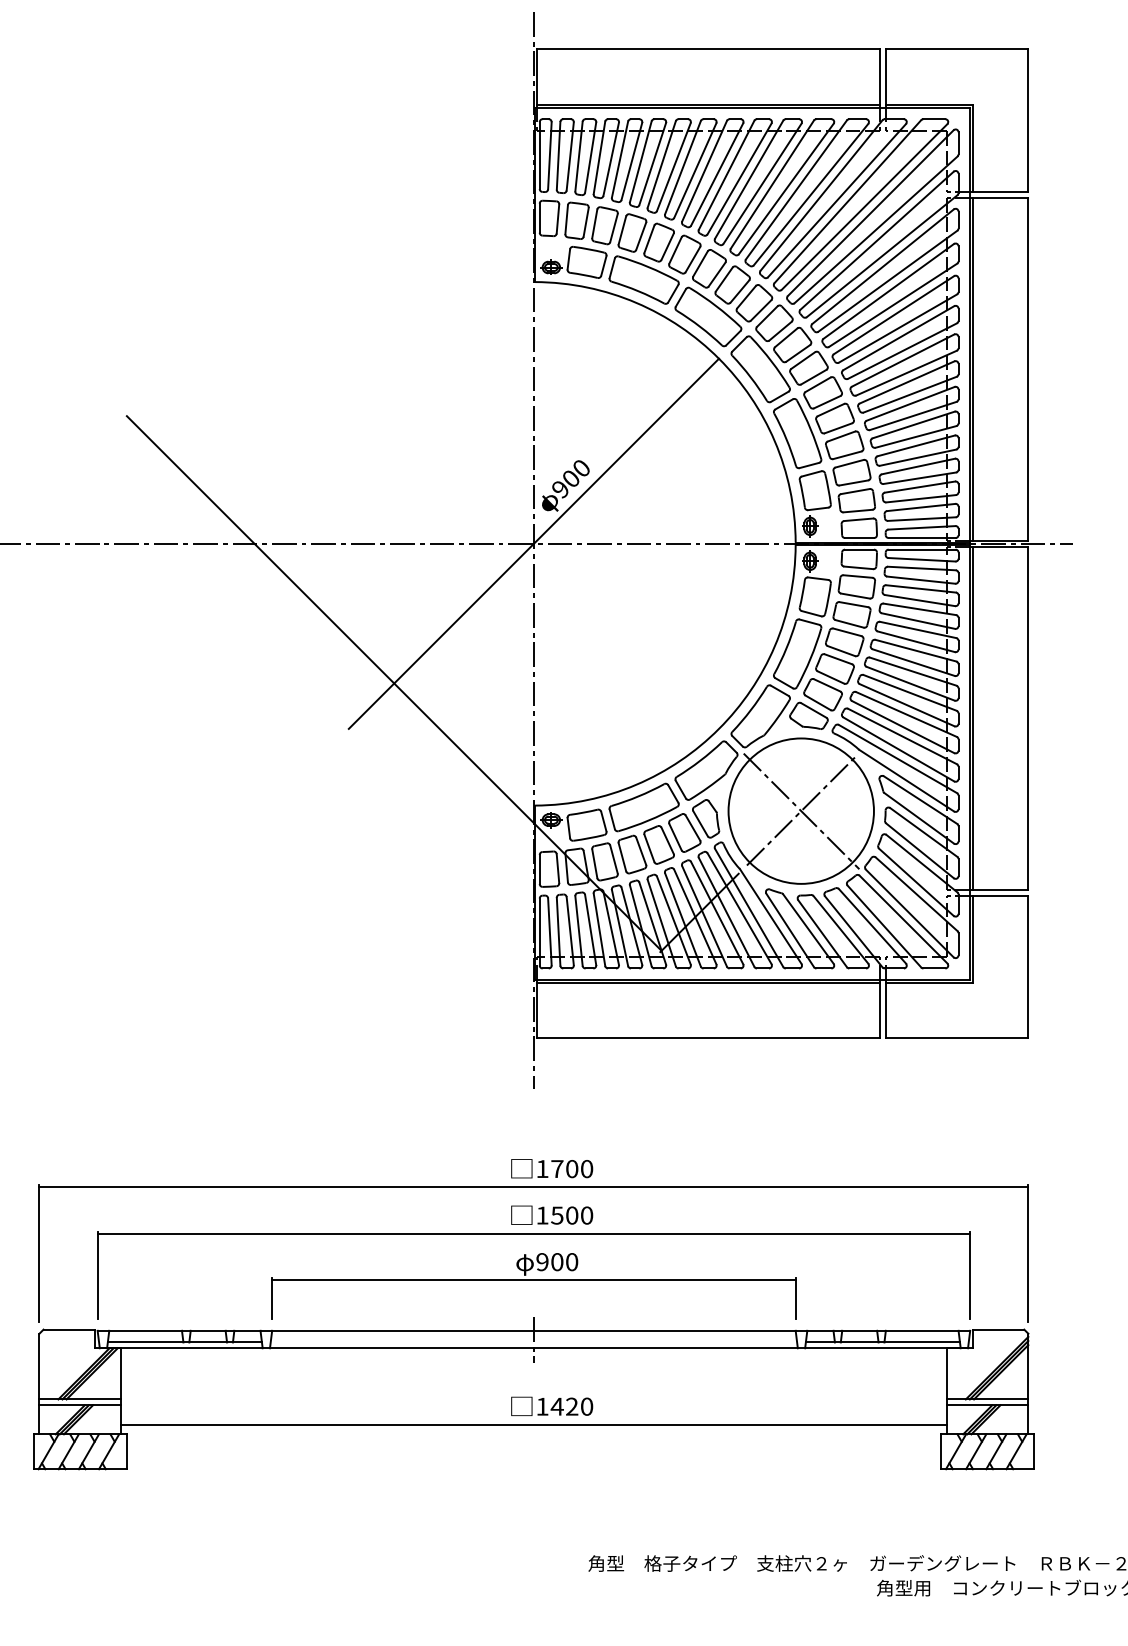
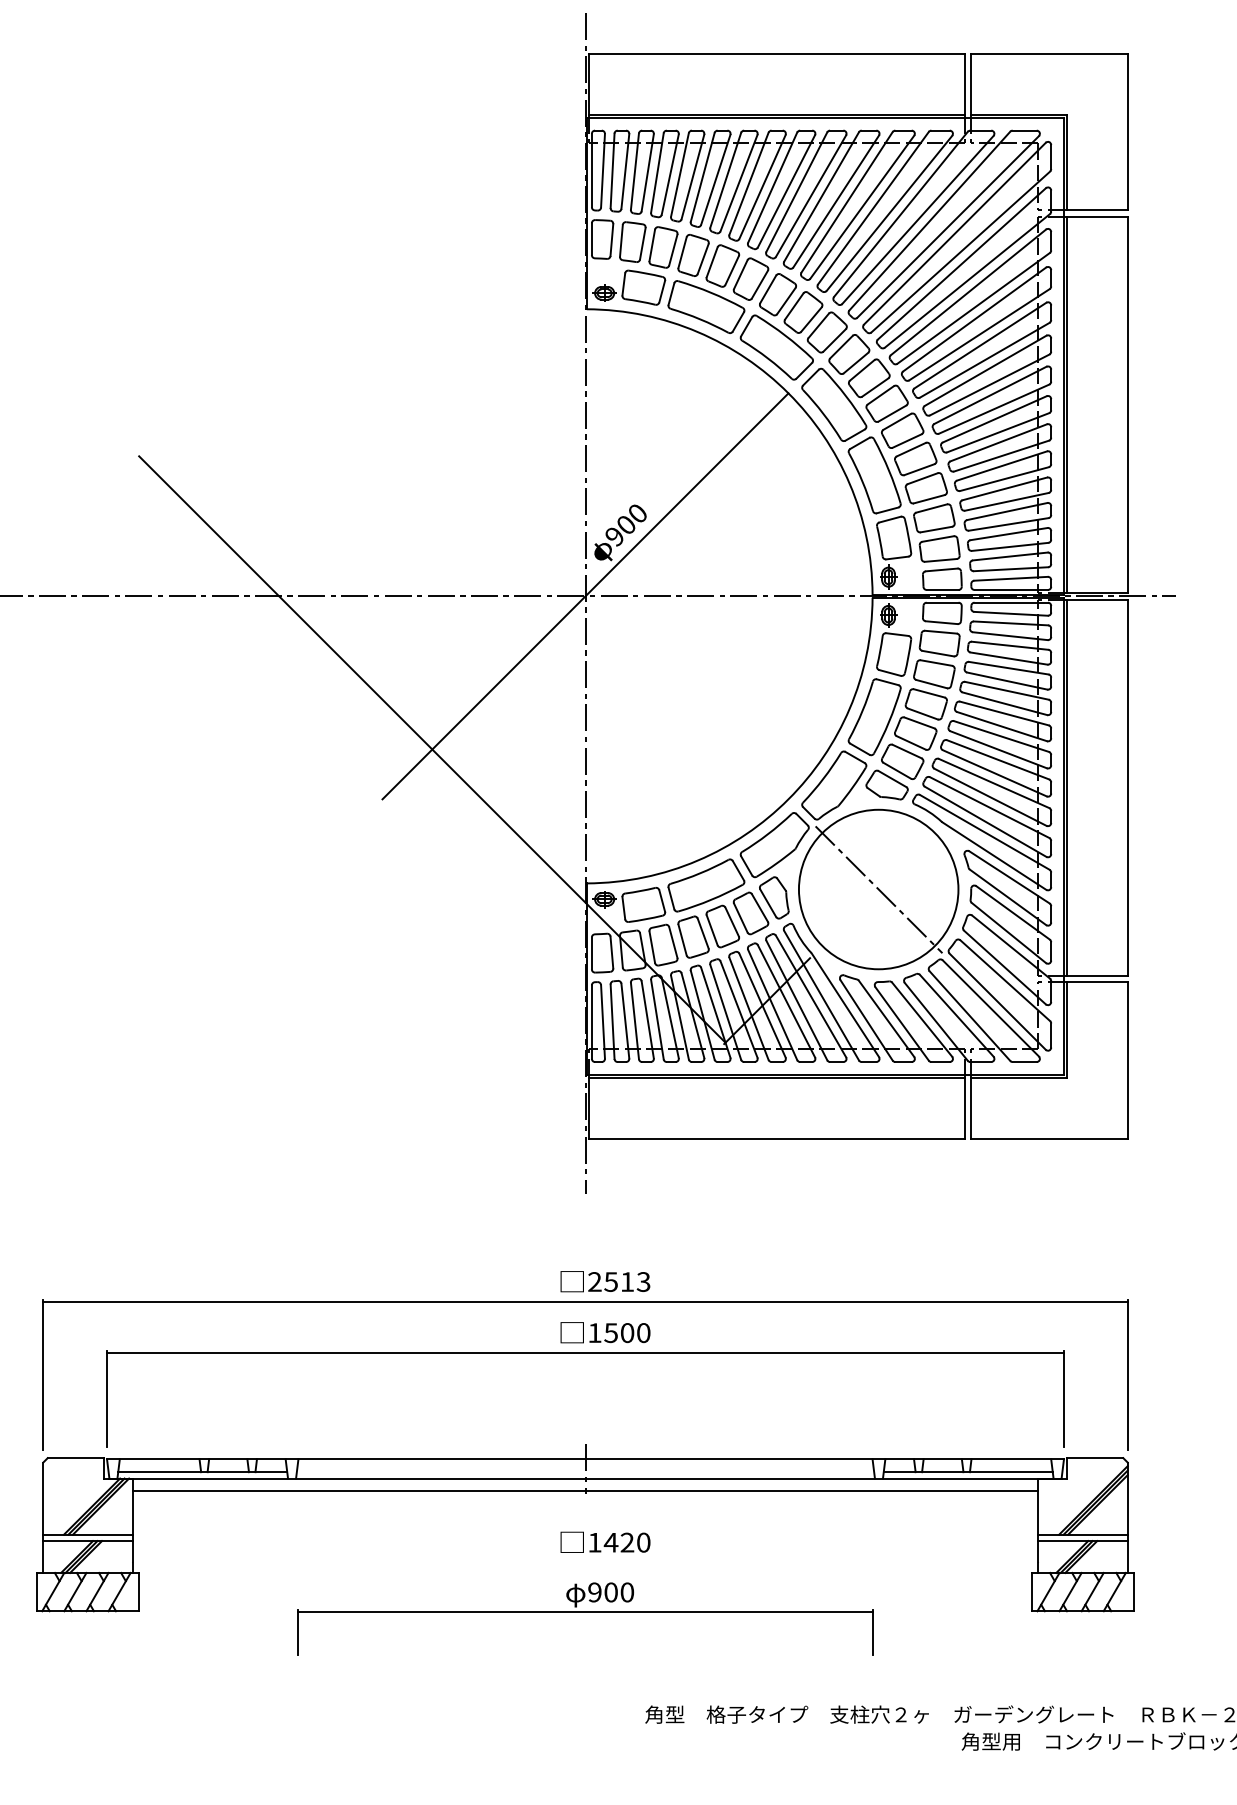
line: (801, 810) -> (878, 888), removed
text: (564, 1169) -> (619, 1282), 1700 -> 2513
part: (533, 1286) -> (585, 1619), moved
line: (533, 1424) -> (585, 1490), moved

